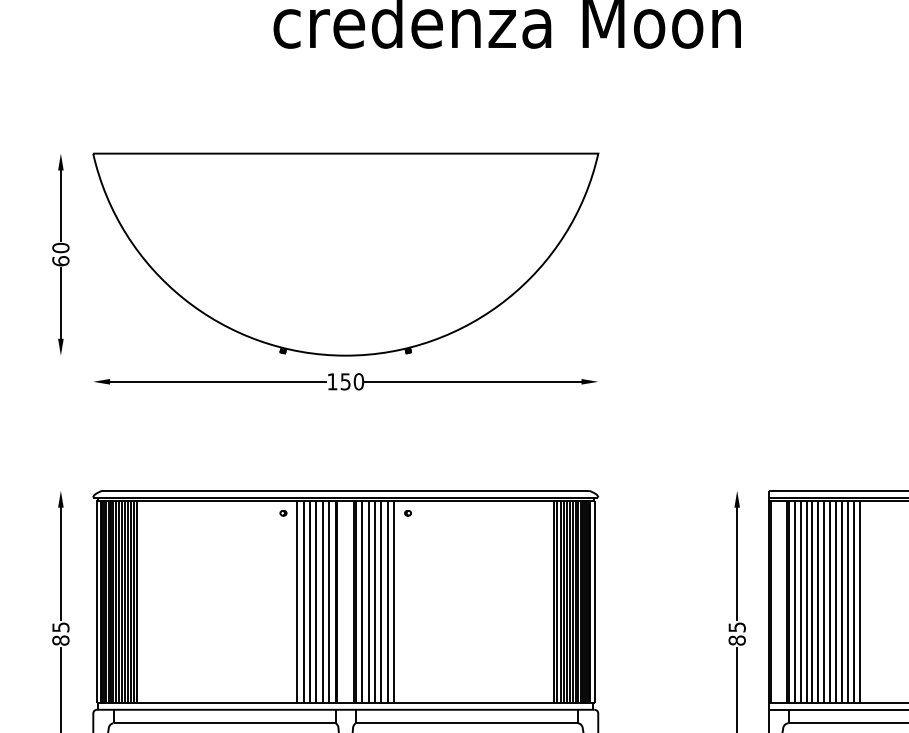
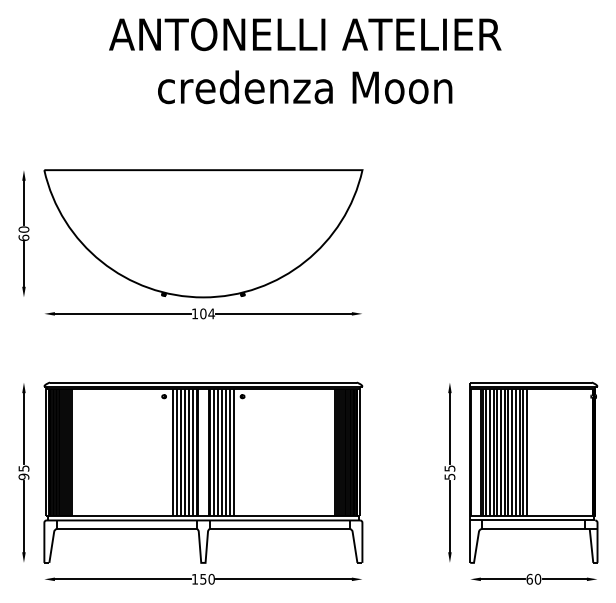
text: (352, 381) -> (207, 313), 150 -> 104
text: (60, 639) -> (23, 476), 85 -> 95
text: (736, 639) -> (449, 476), 85 -> 55

